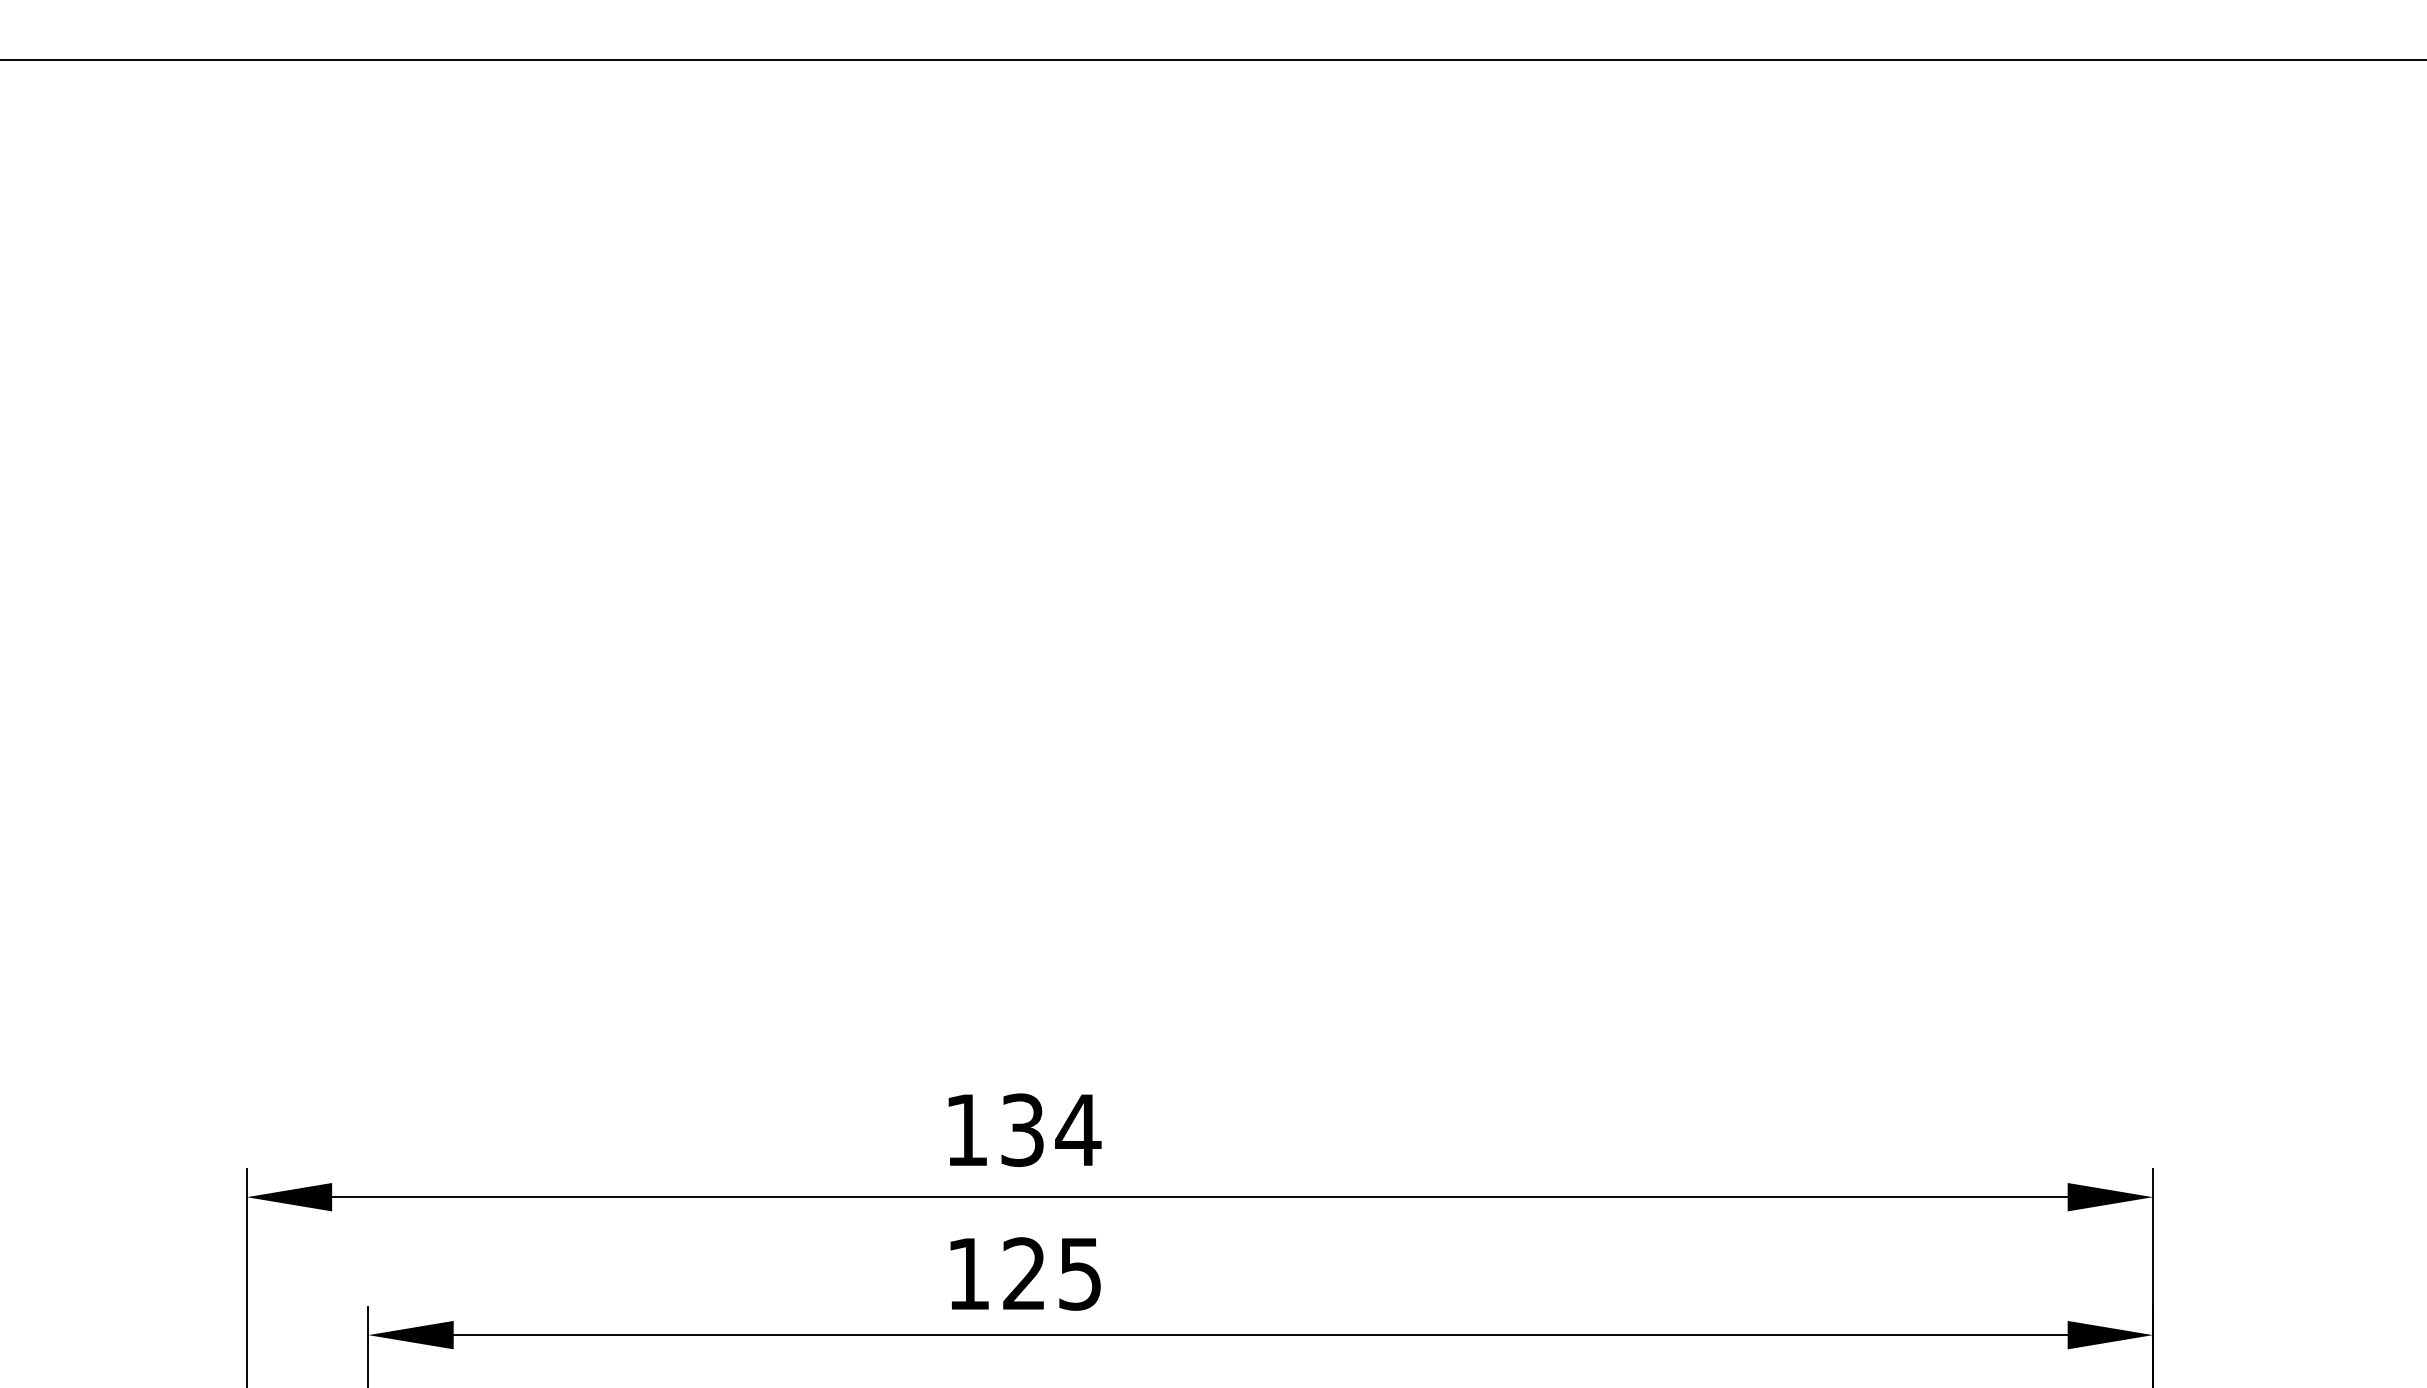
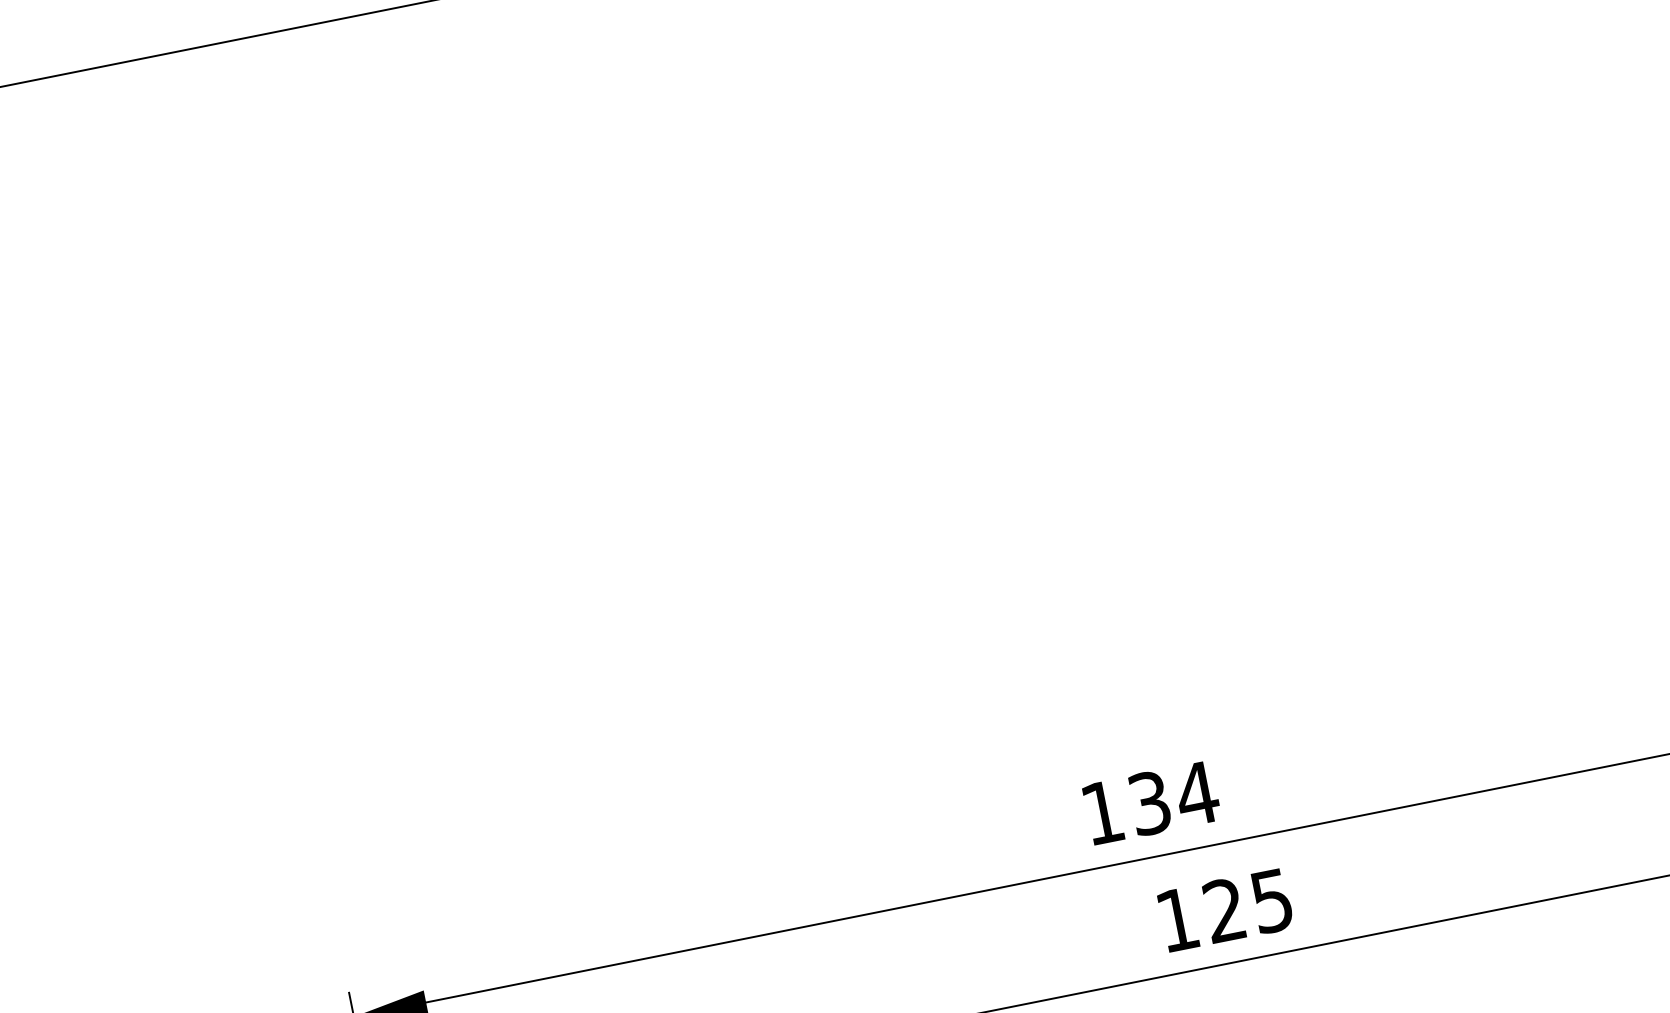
text: (1024, 1129) -> (1151, 802), moved
text: (1025, 1273) -> (1225, 909), moved

